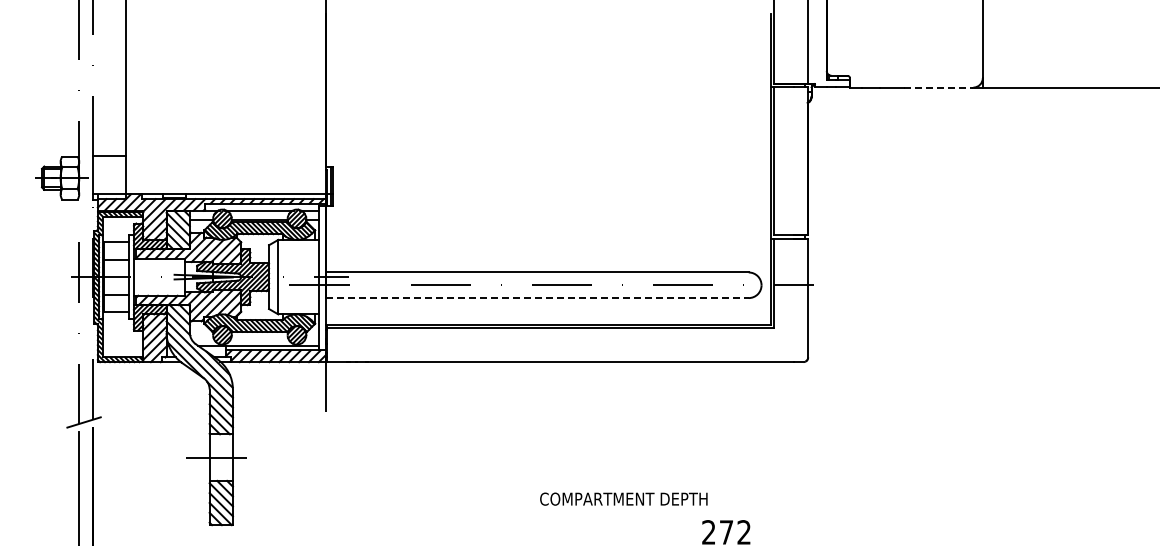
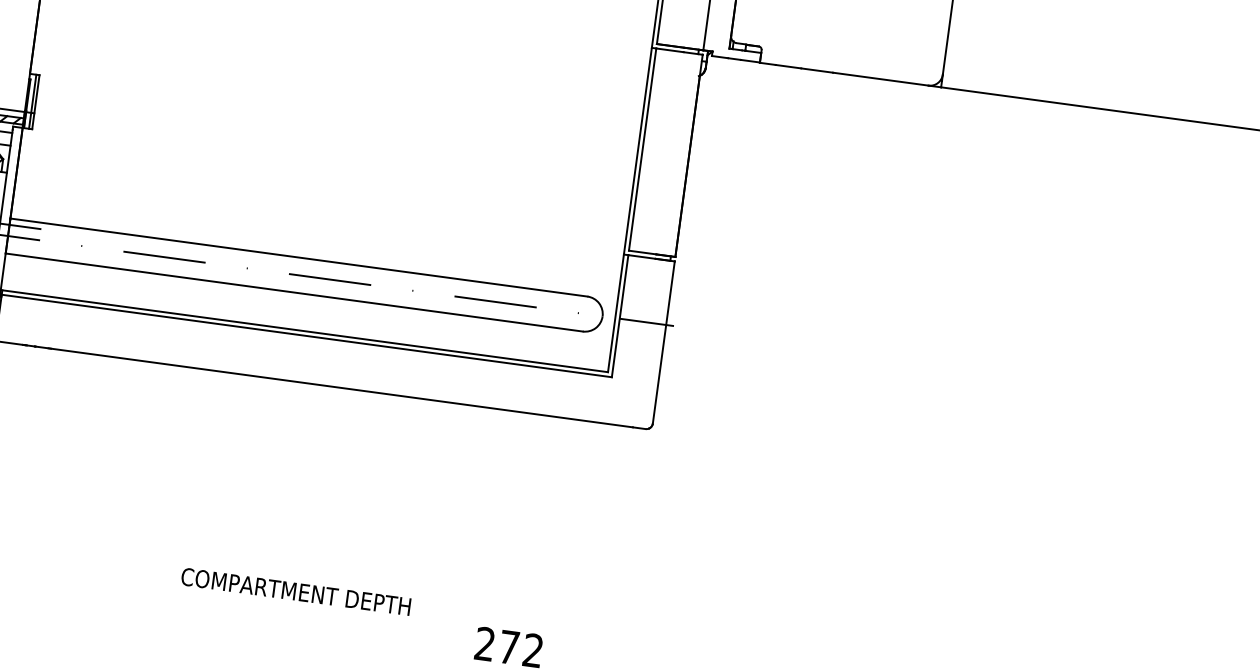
line: (938, 87) -> (880, 79), dashed -> solid
line: (537, 298) -> (294, 293), dashed -> solid
text: (623, 498) -> (295, 590), moved

